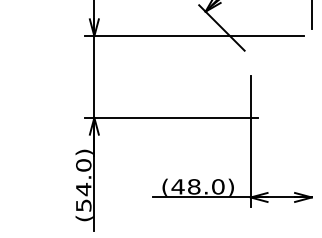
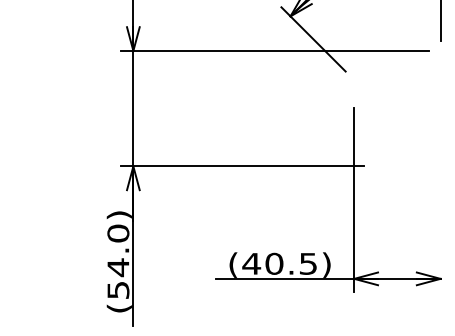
text: (206, 186) -> (291, 263), (48.0) -> (40.5)

